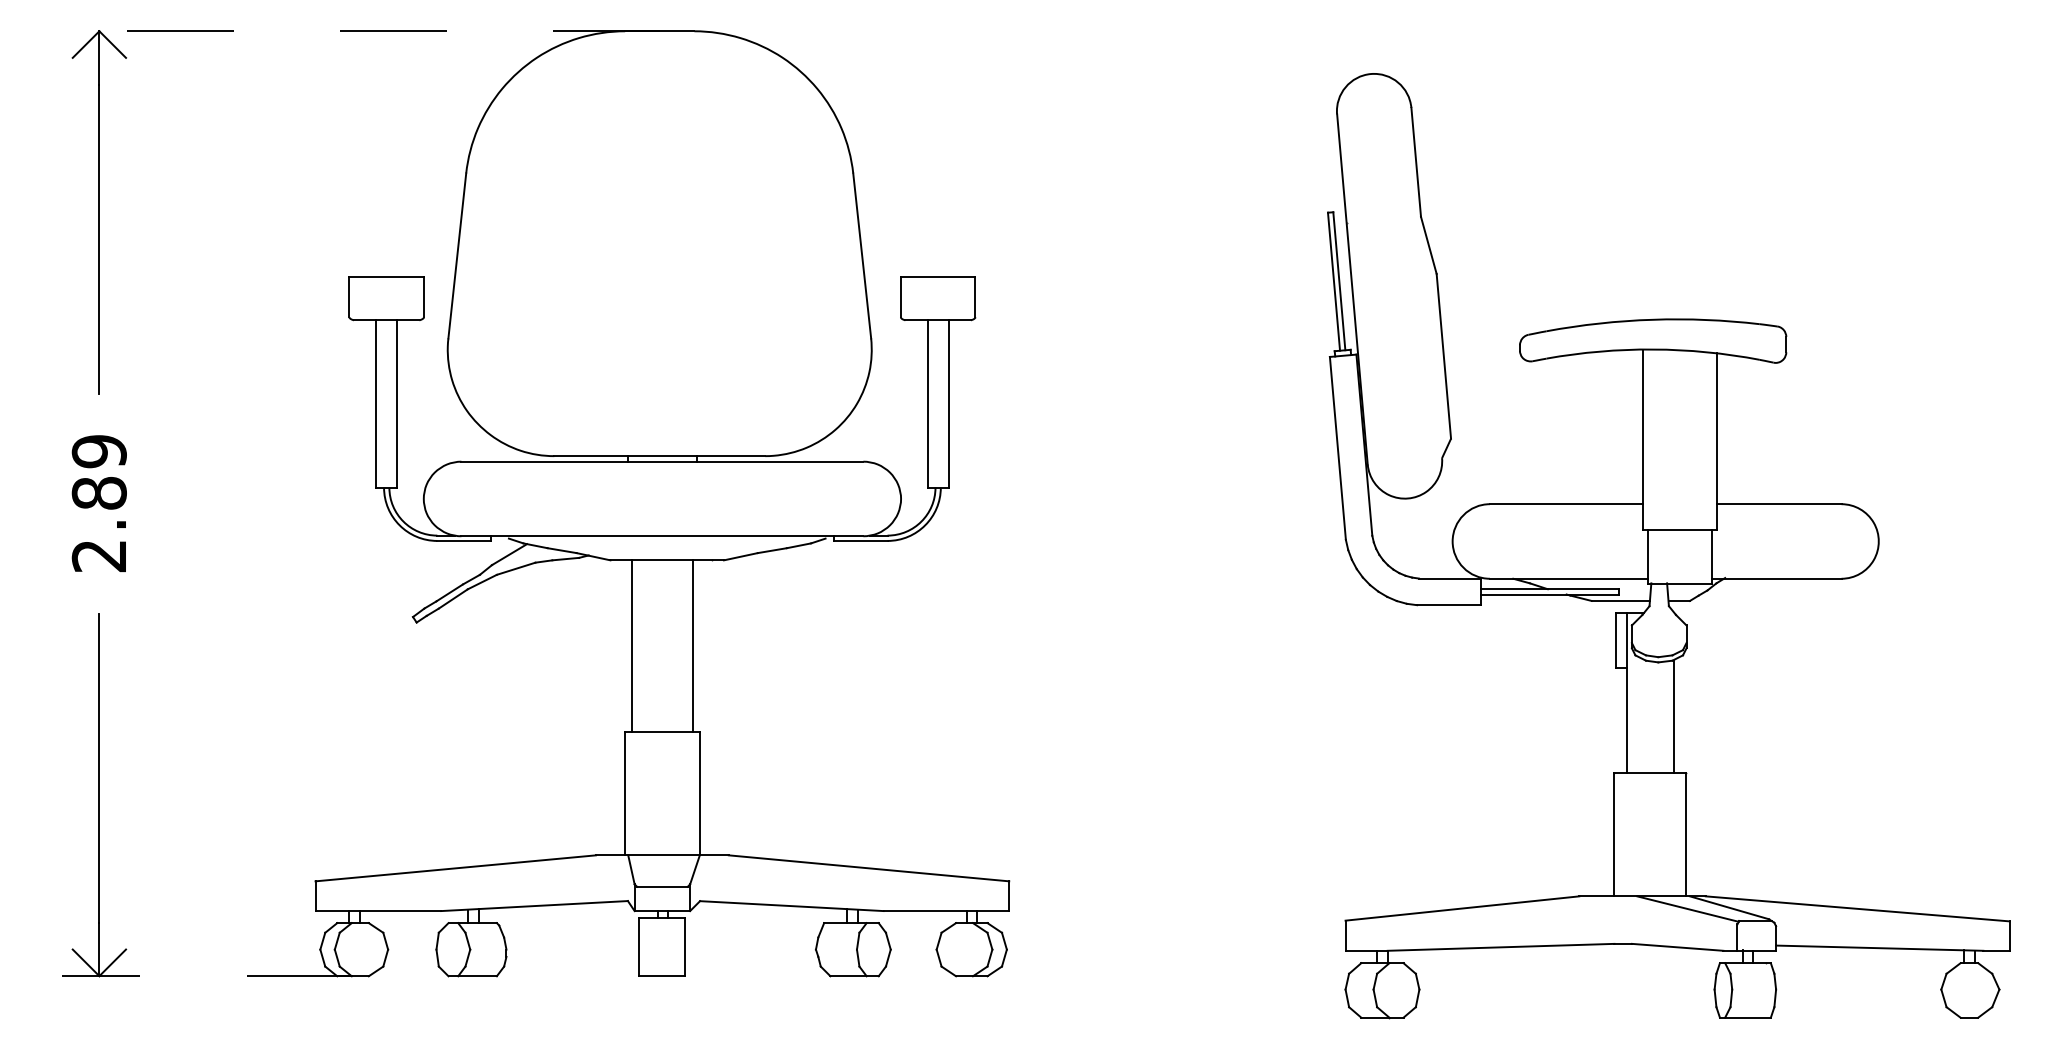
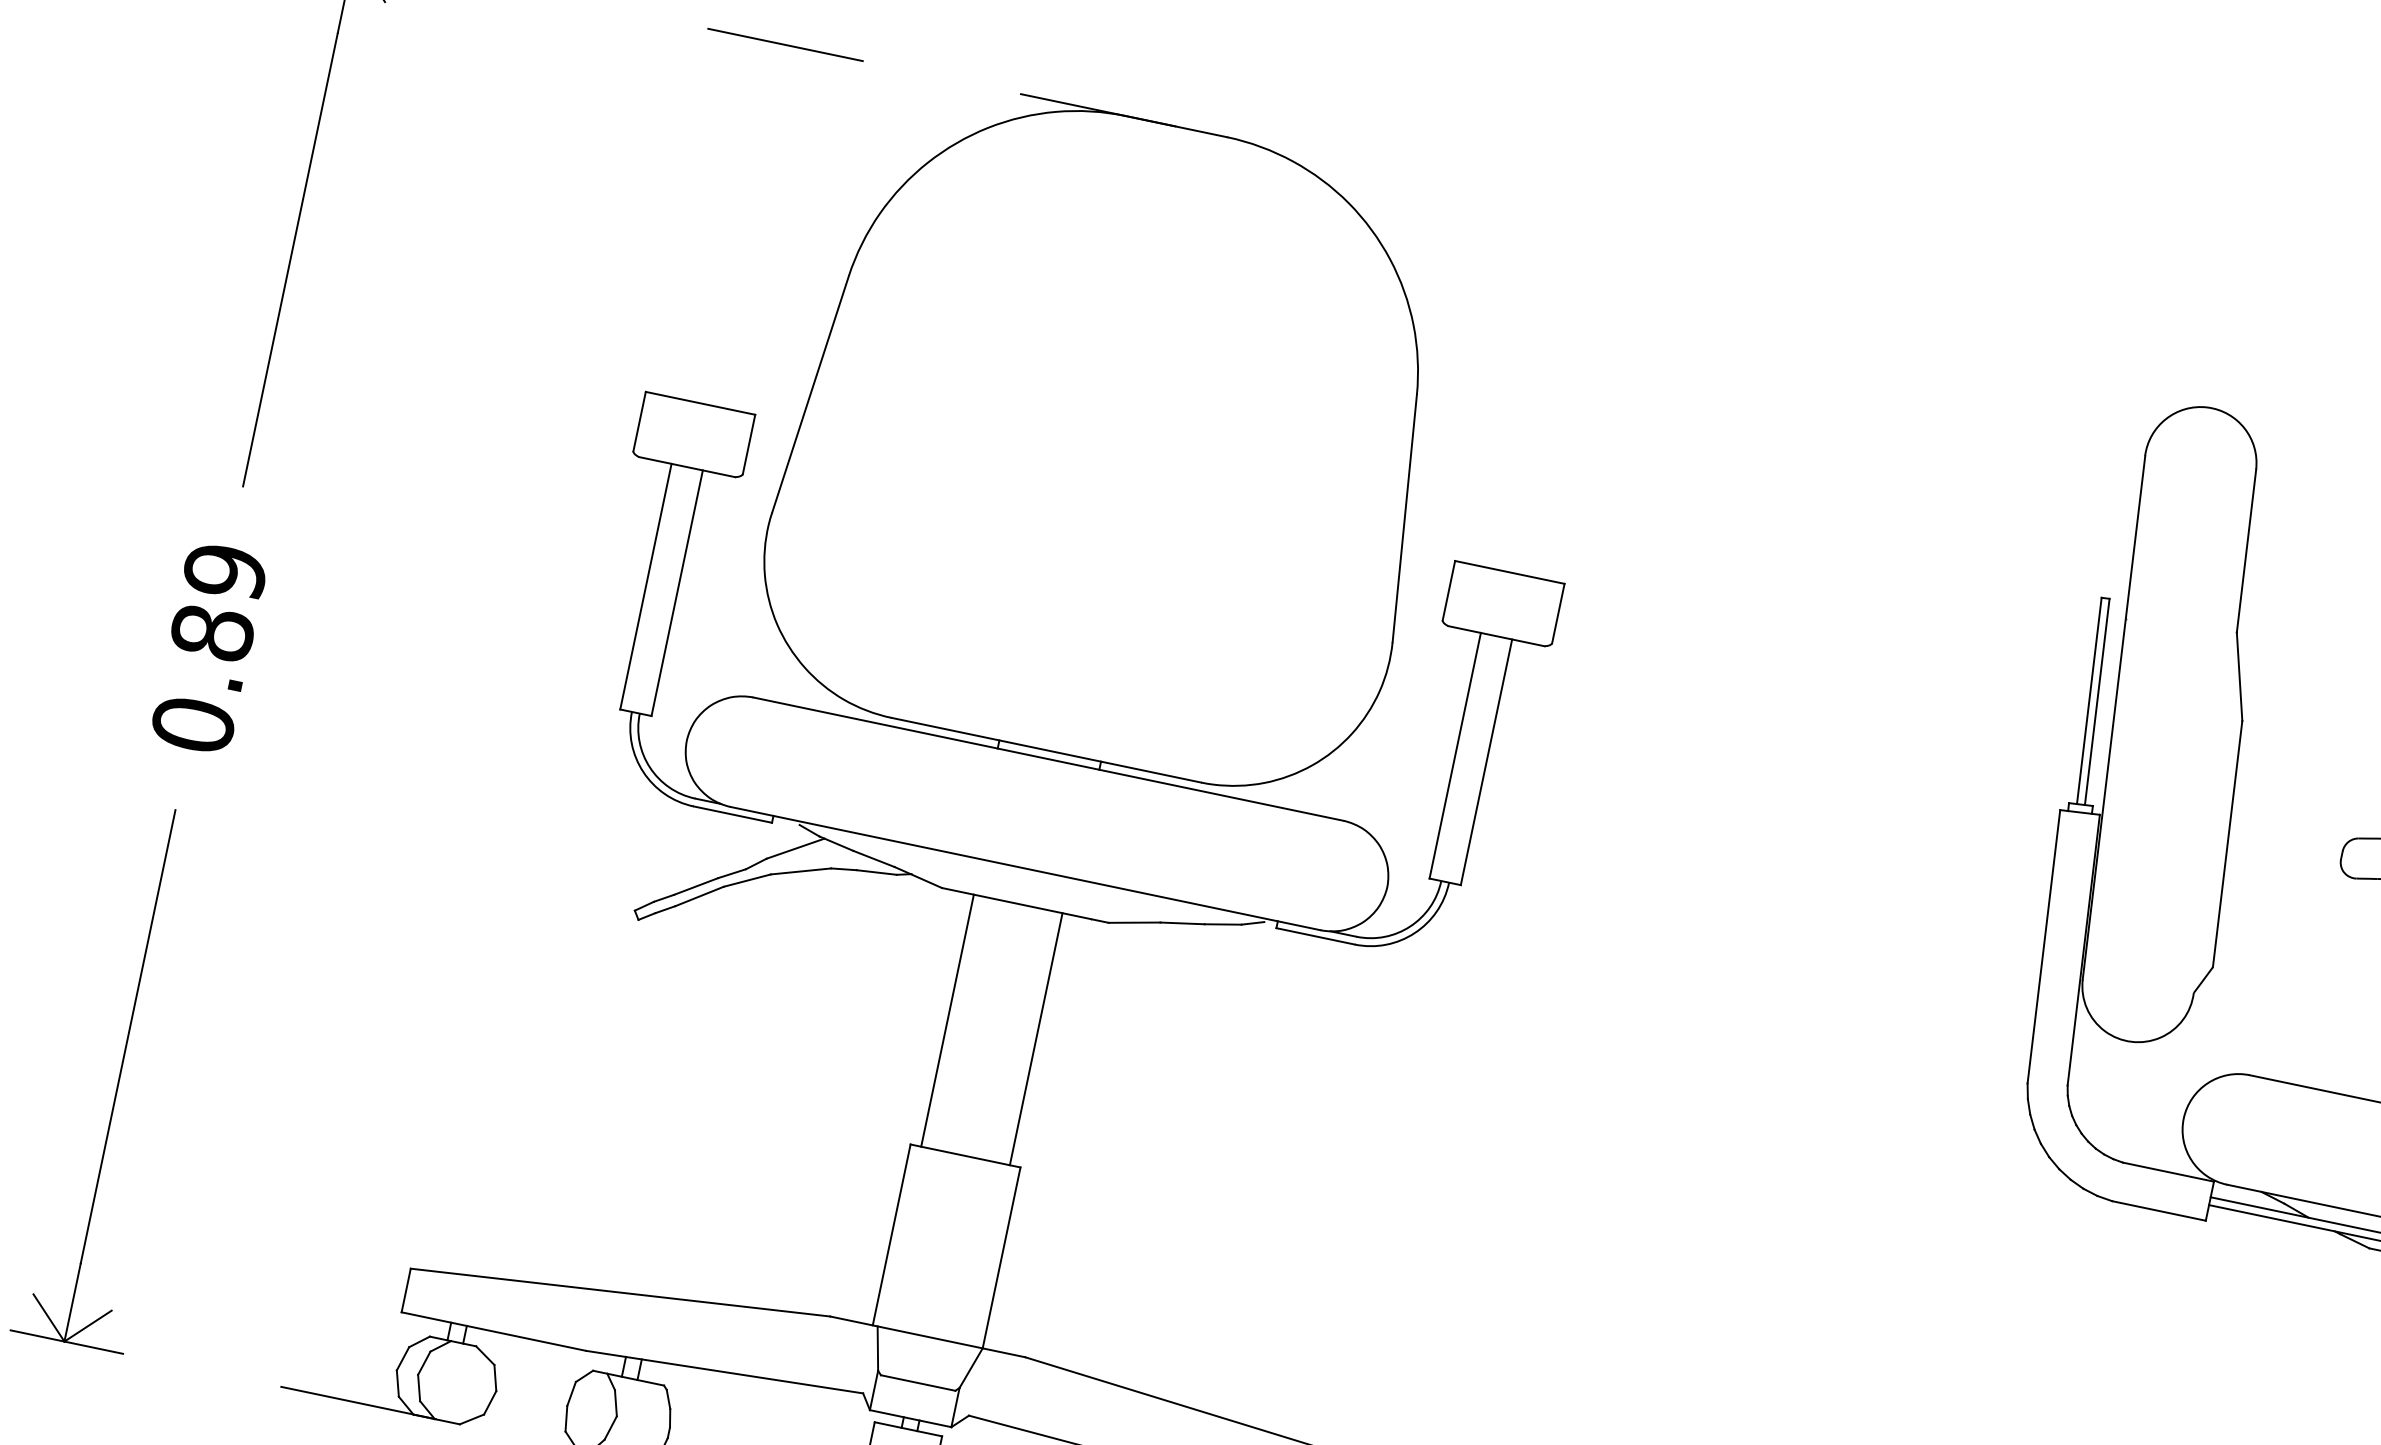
text: (98, 555) -> (192, 723), 2.89 -> 0.89

